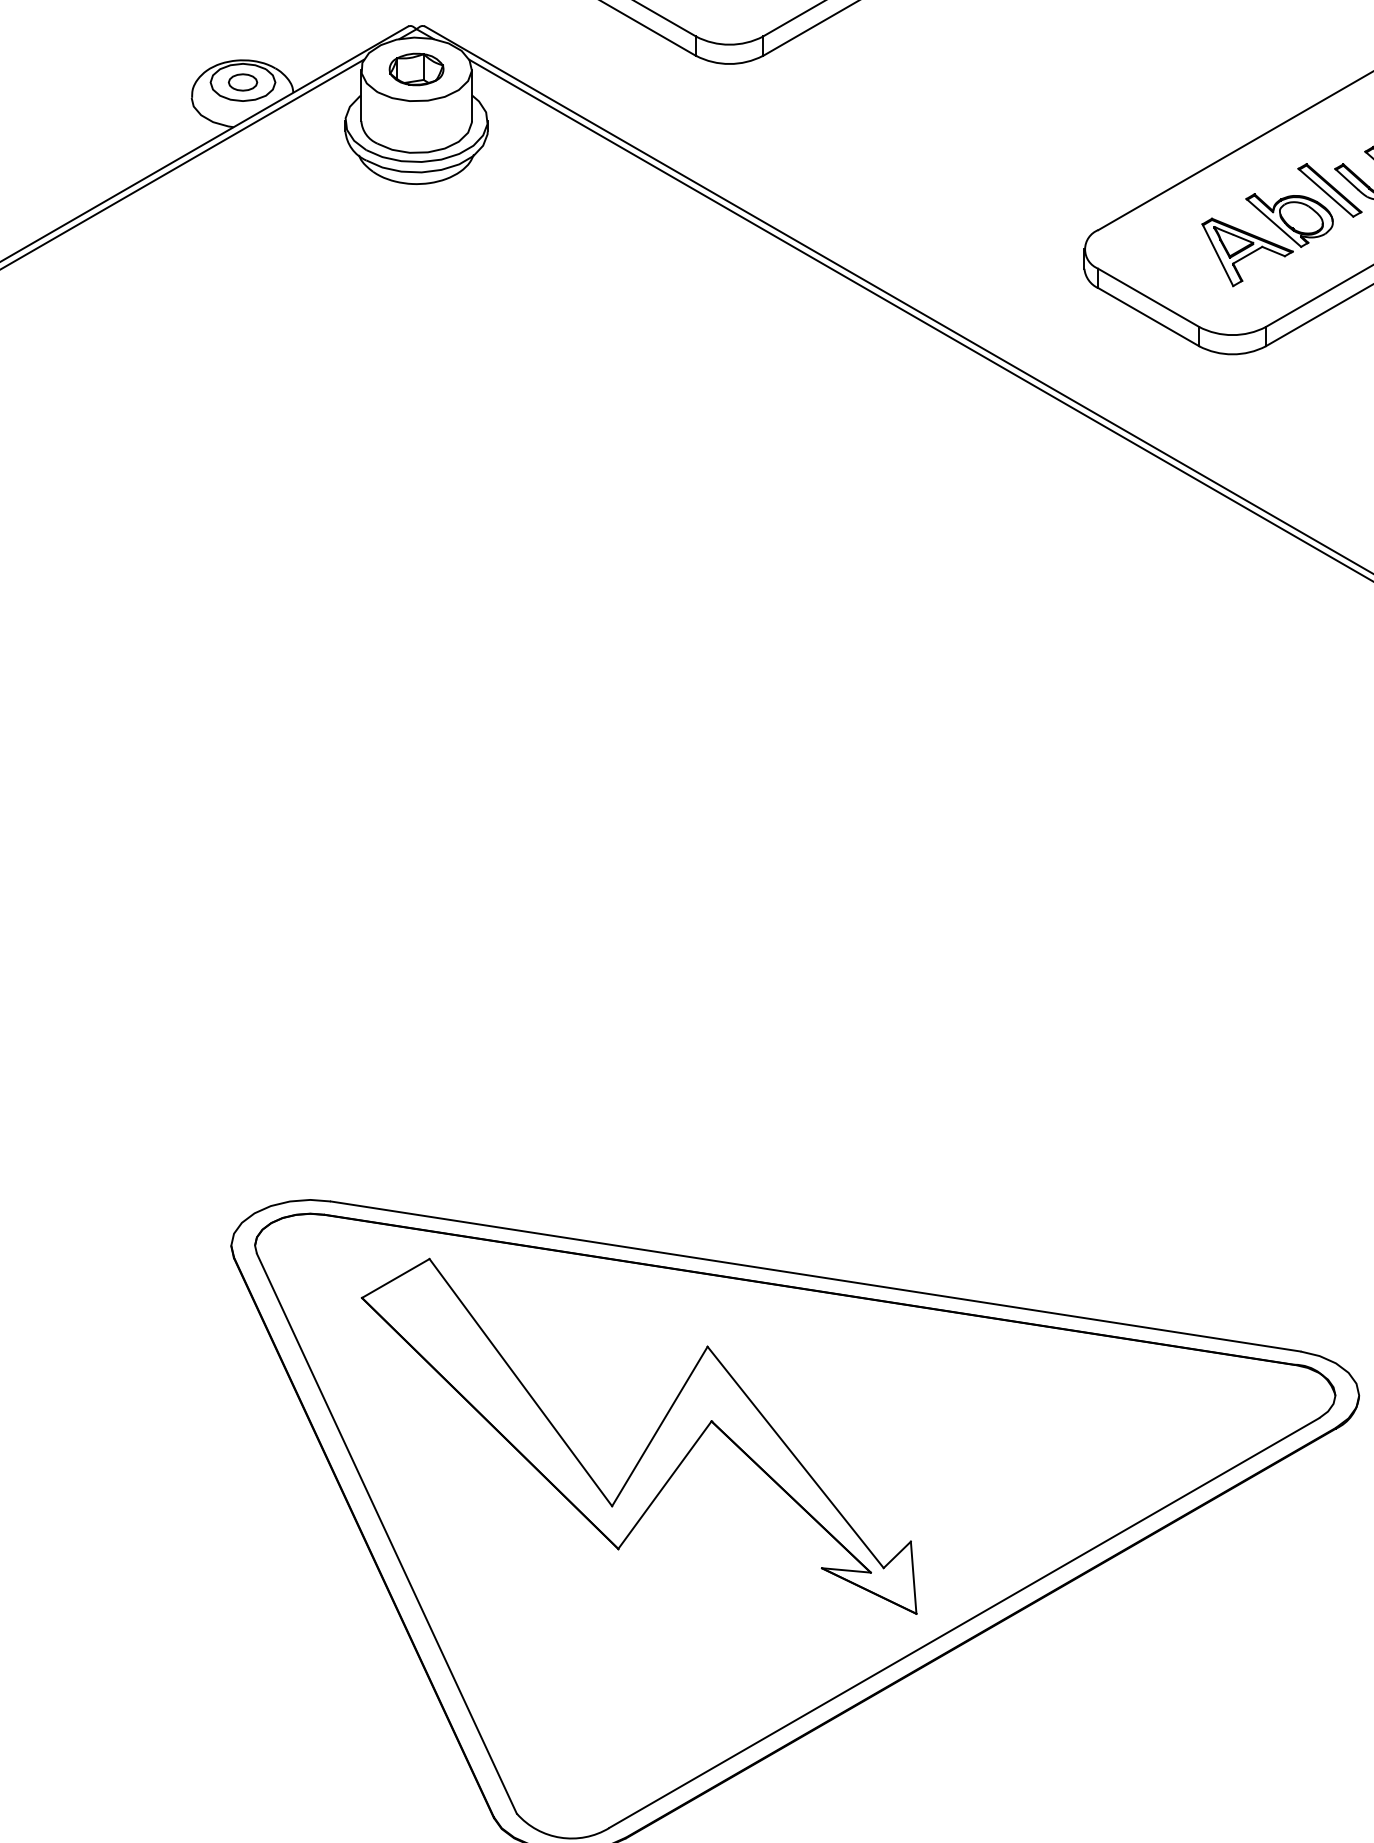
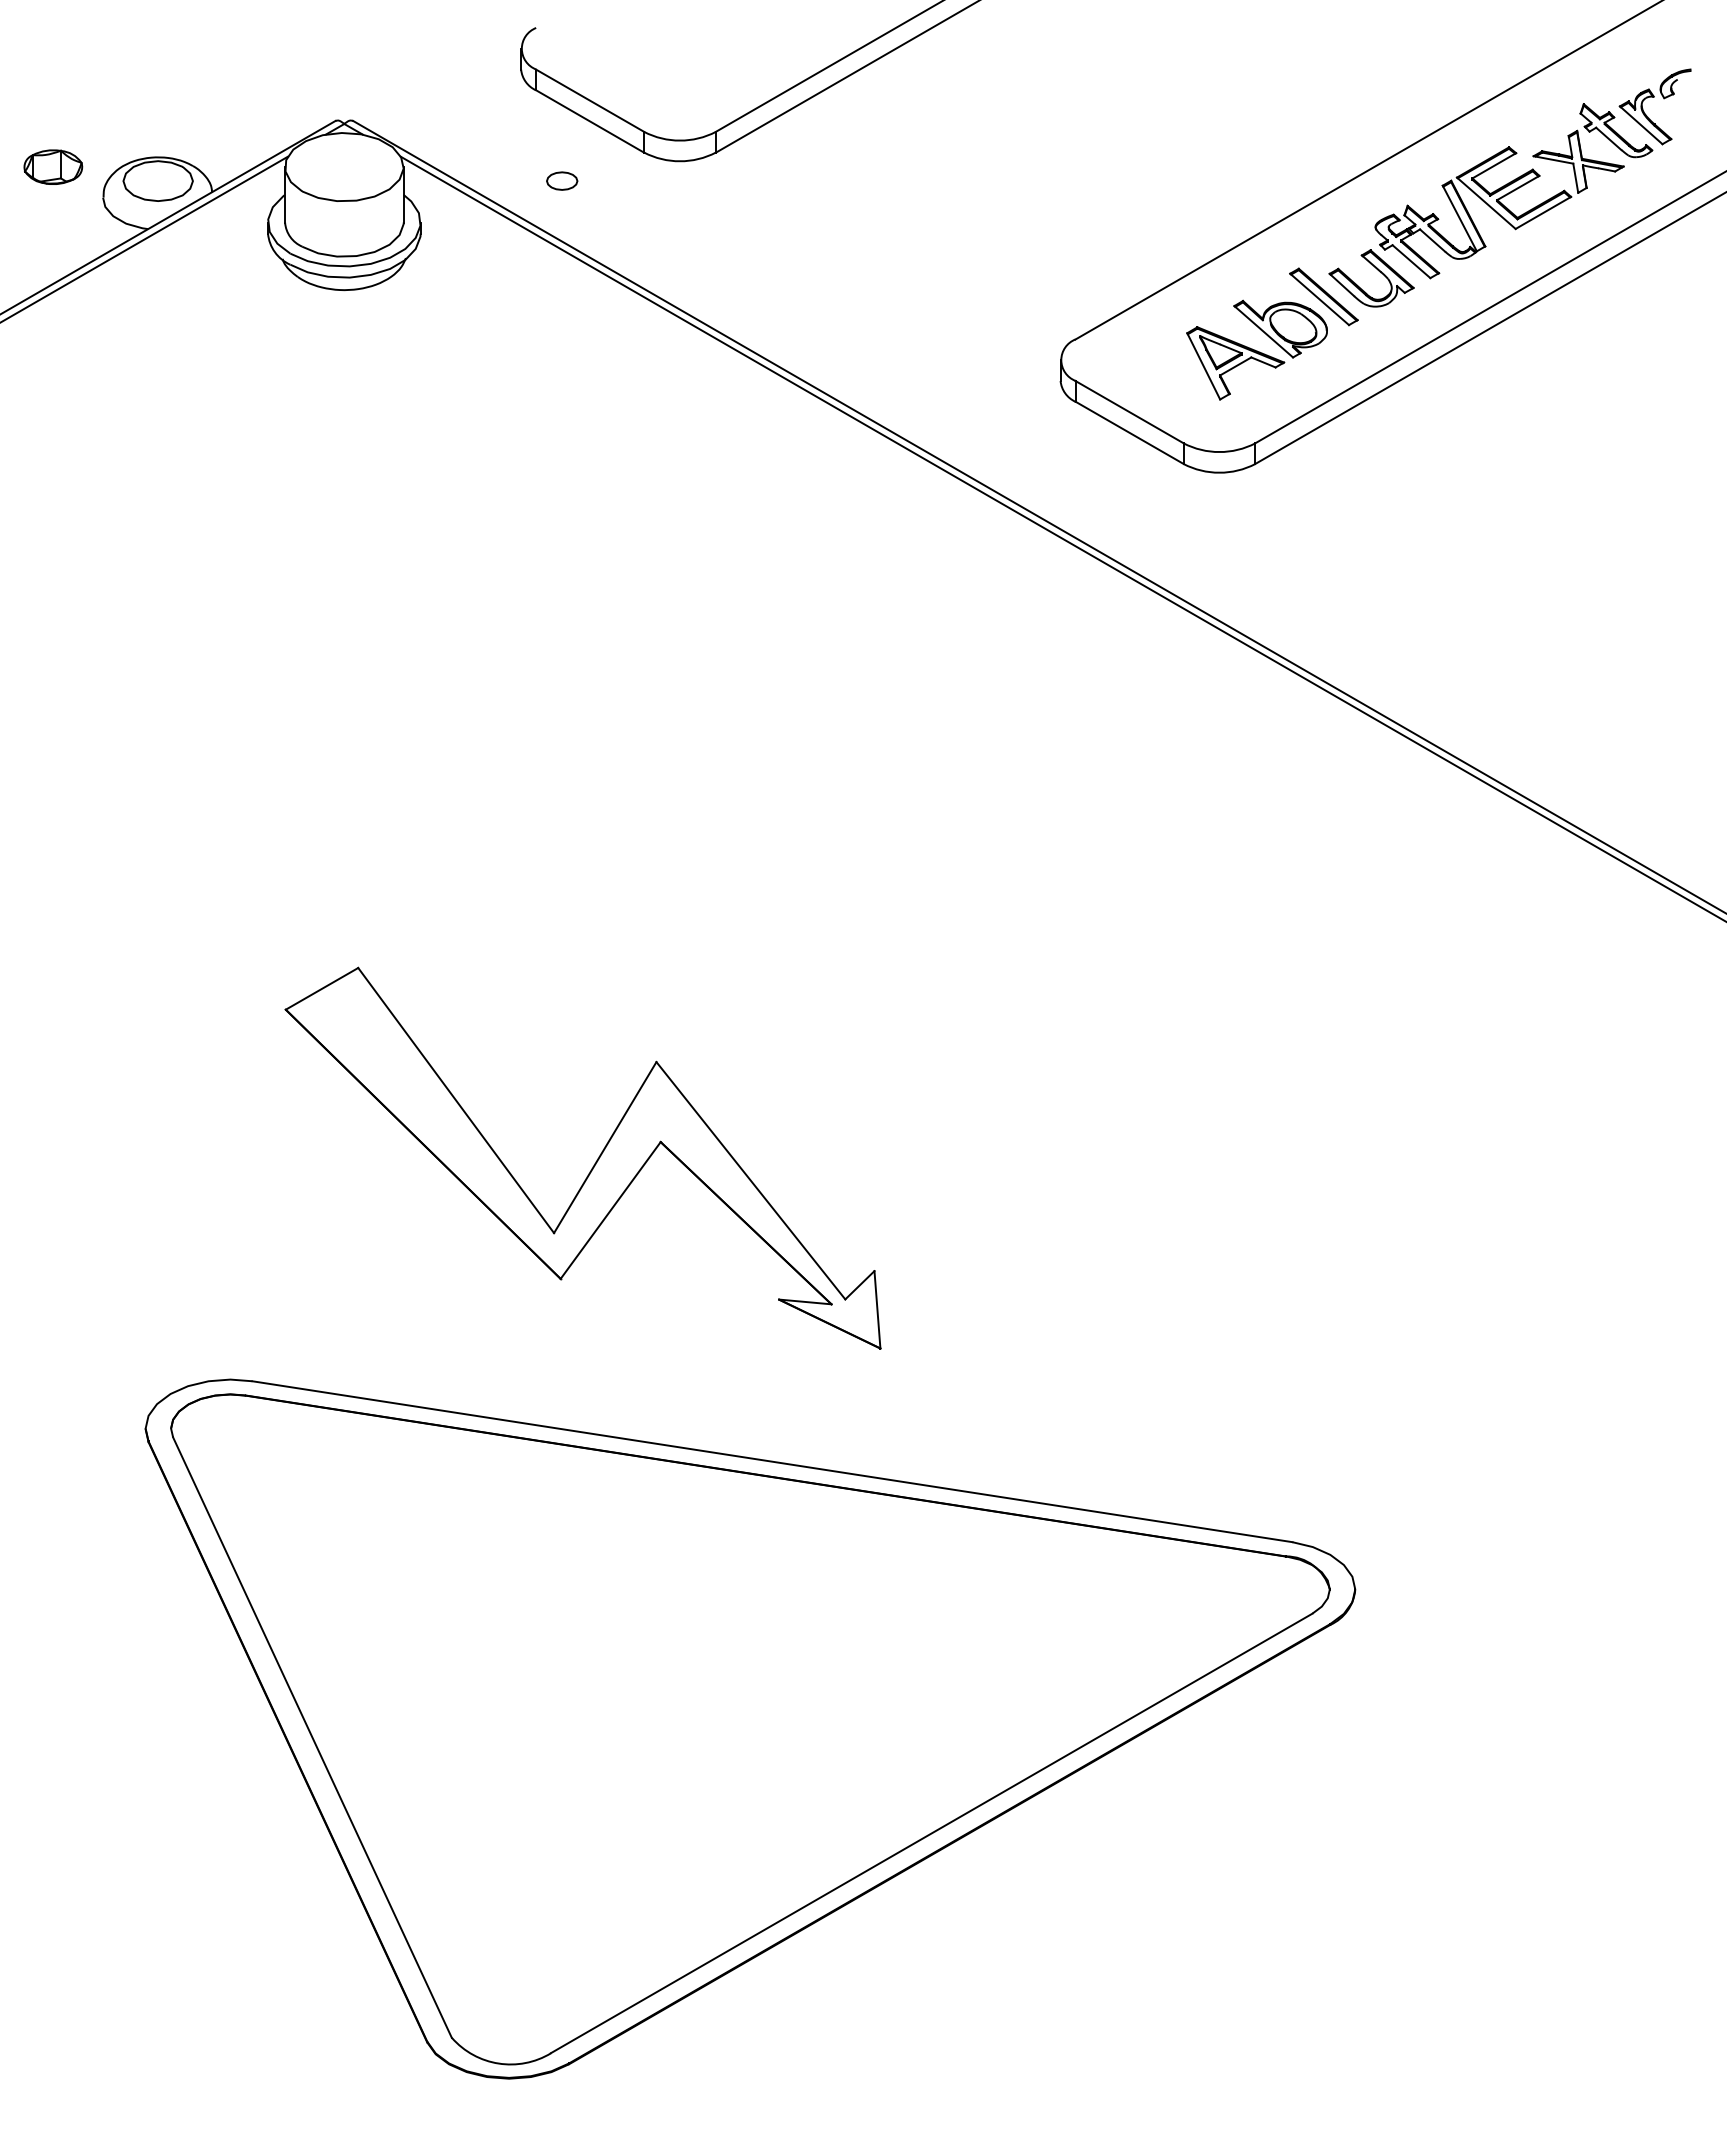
part: (416, 68) -> (53, 166), moved
part: (243, 81) -> (562, 180), moved
part: (649, 1441) -> (594, 1163), moved

